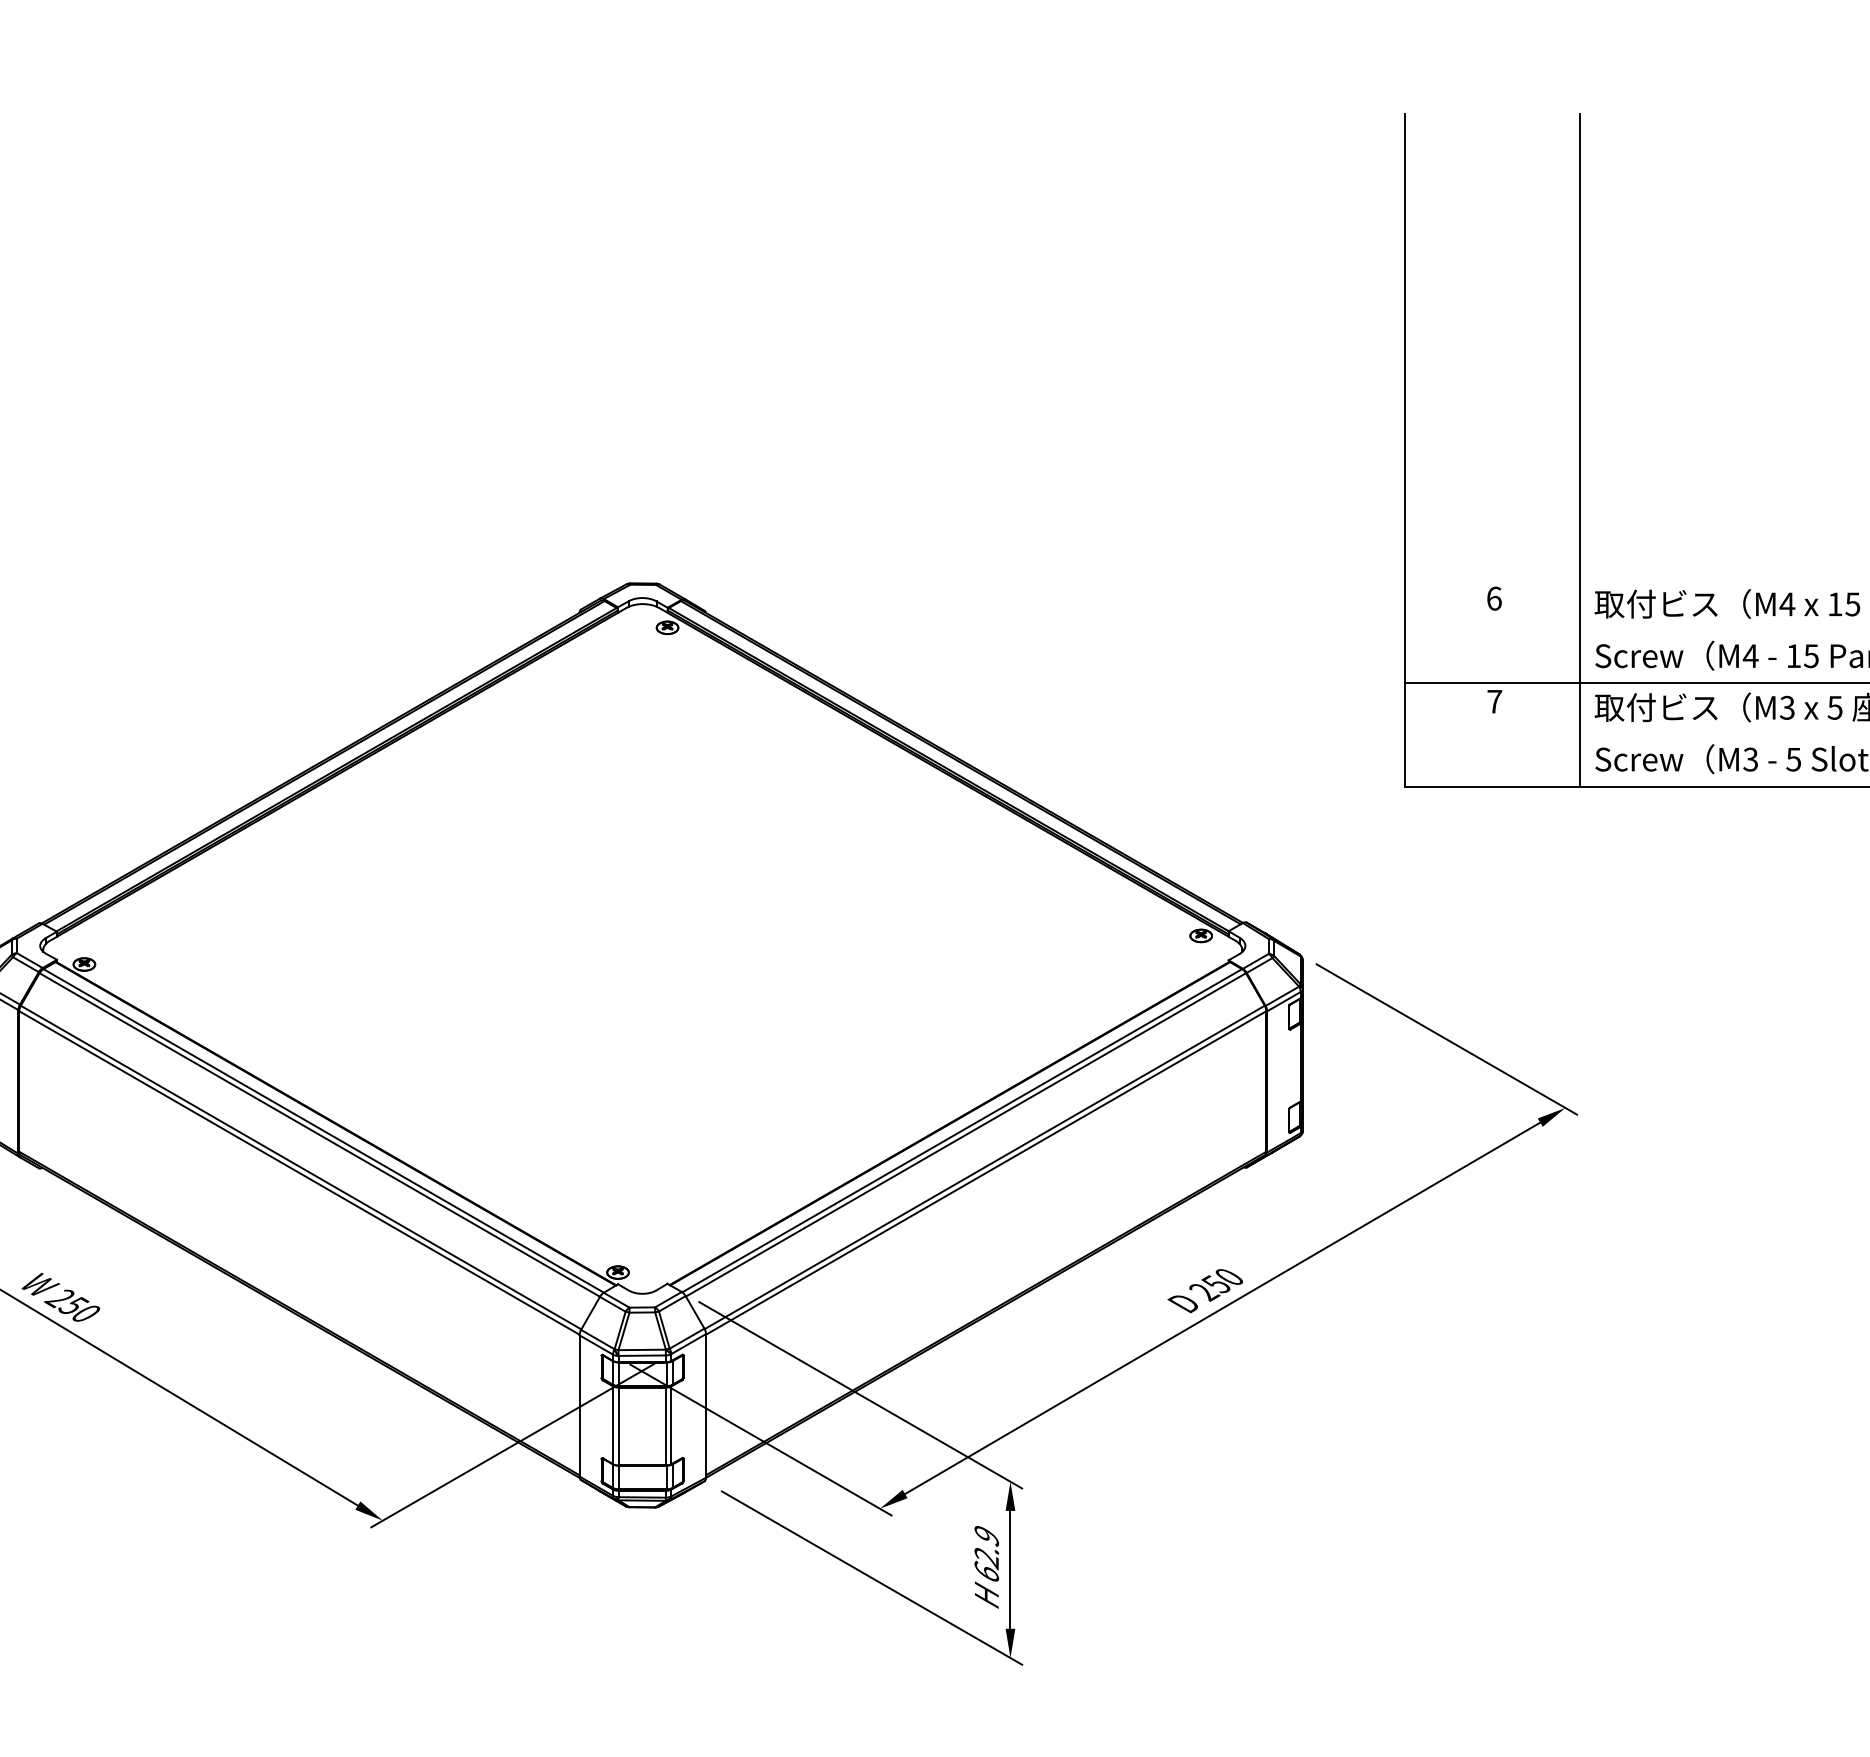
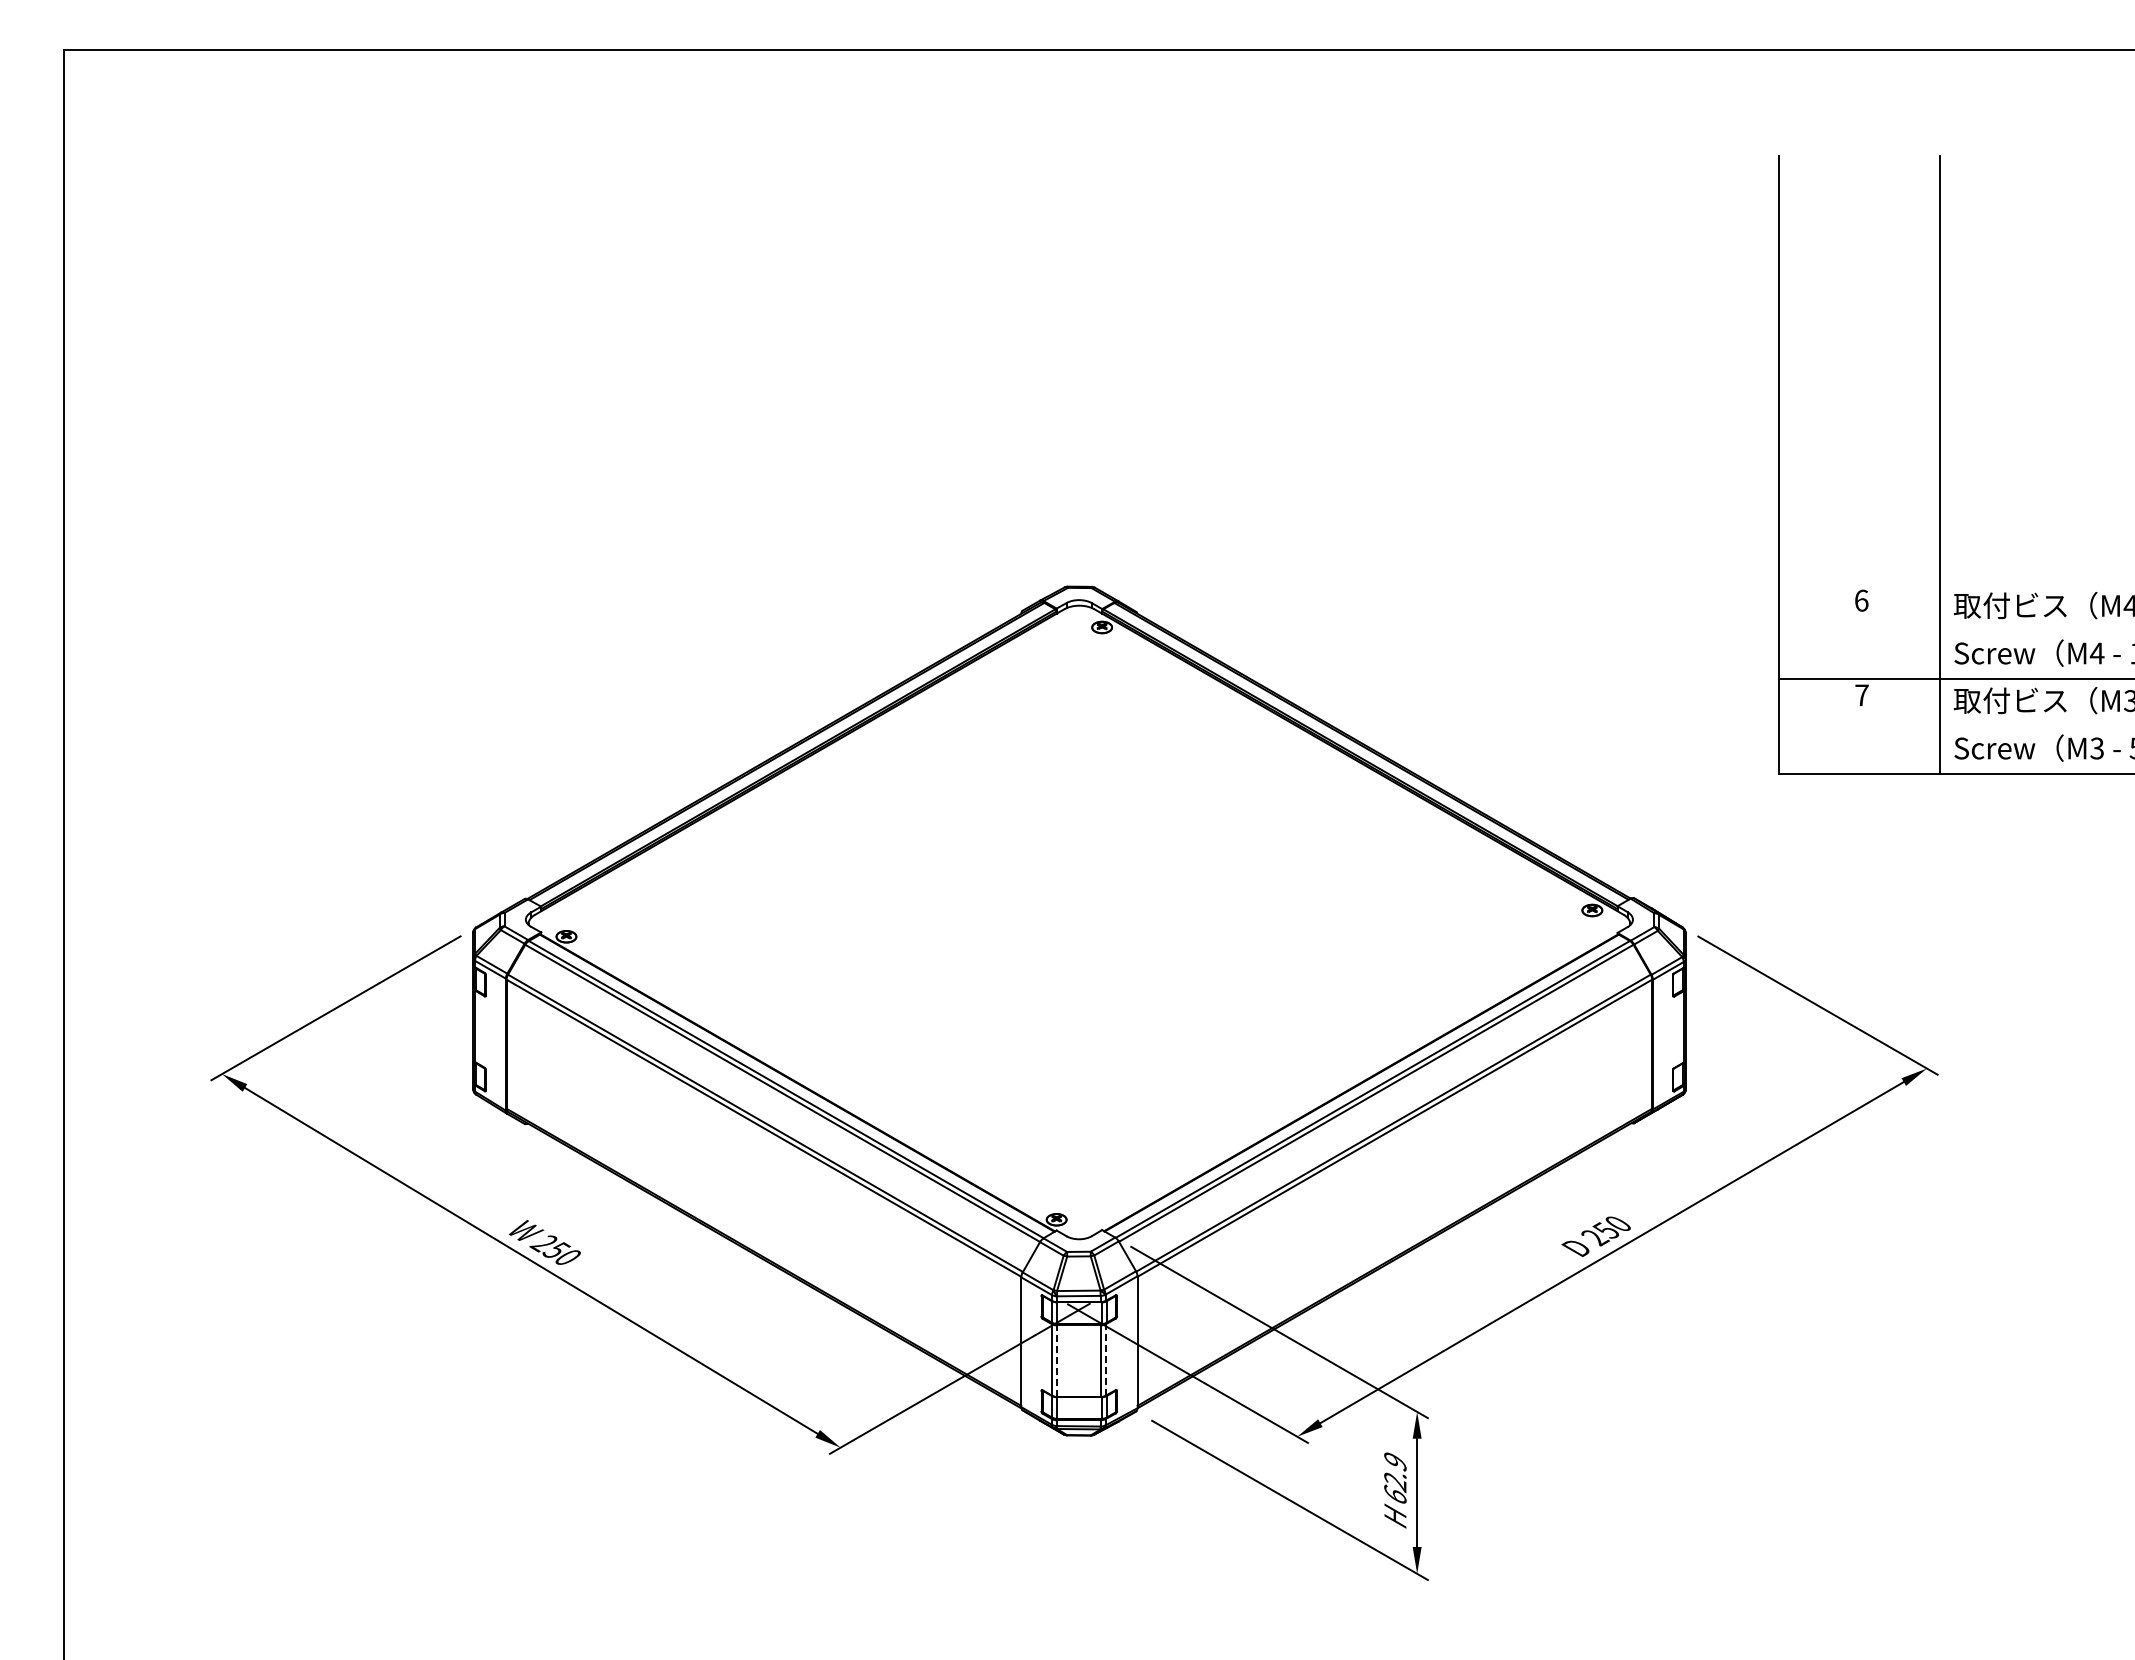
line: (671, 1425) -> (1105, 1360), solid -> dashed
line: (618, 1426) -> (1057, 1361), solid -> dashed

